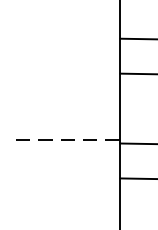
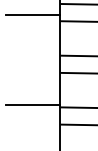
line: (63, 139) -> (32, 105), dashed -> solid

